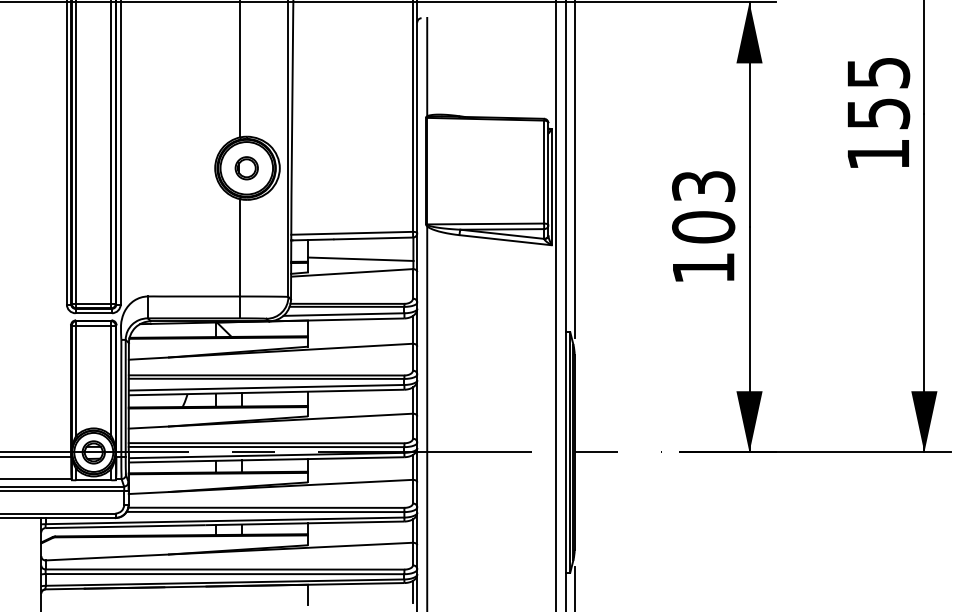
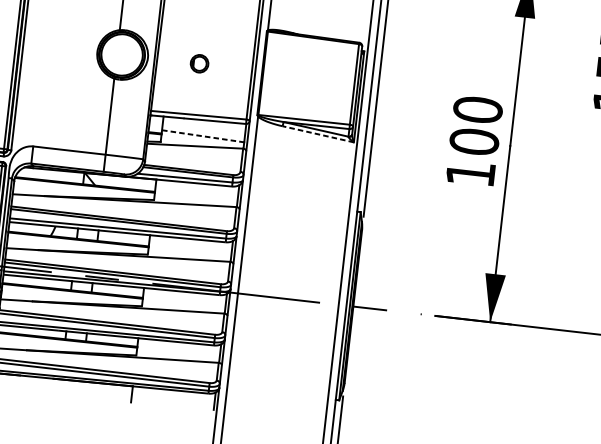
part: (246, 168) -> (199, 63), moved
text: (703, 186) -> (477, 109), 103 -> 100
line: (505, 240) -> (318, 134), solid -> dashed
line: (360, 259) -> (202, 136), solid -> dashed

